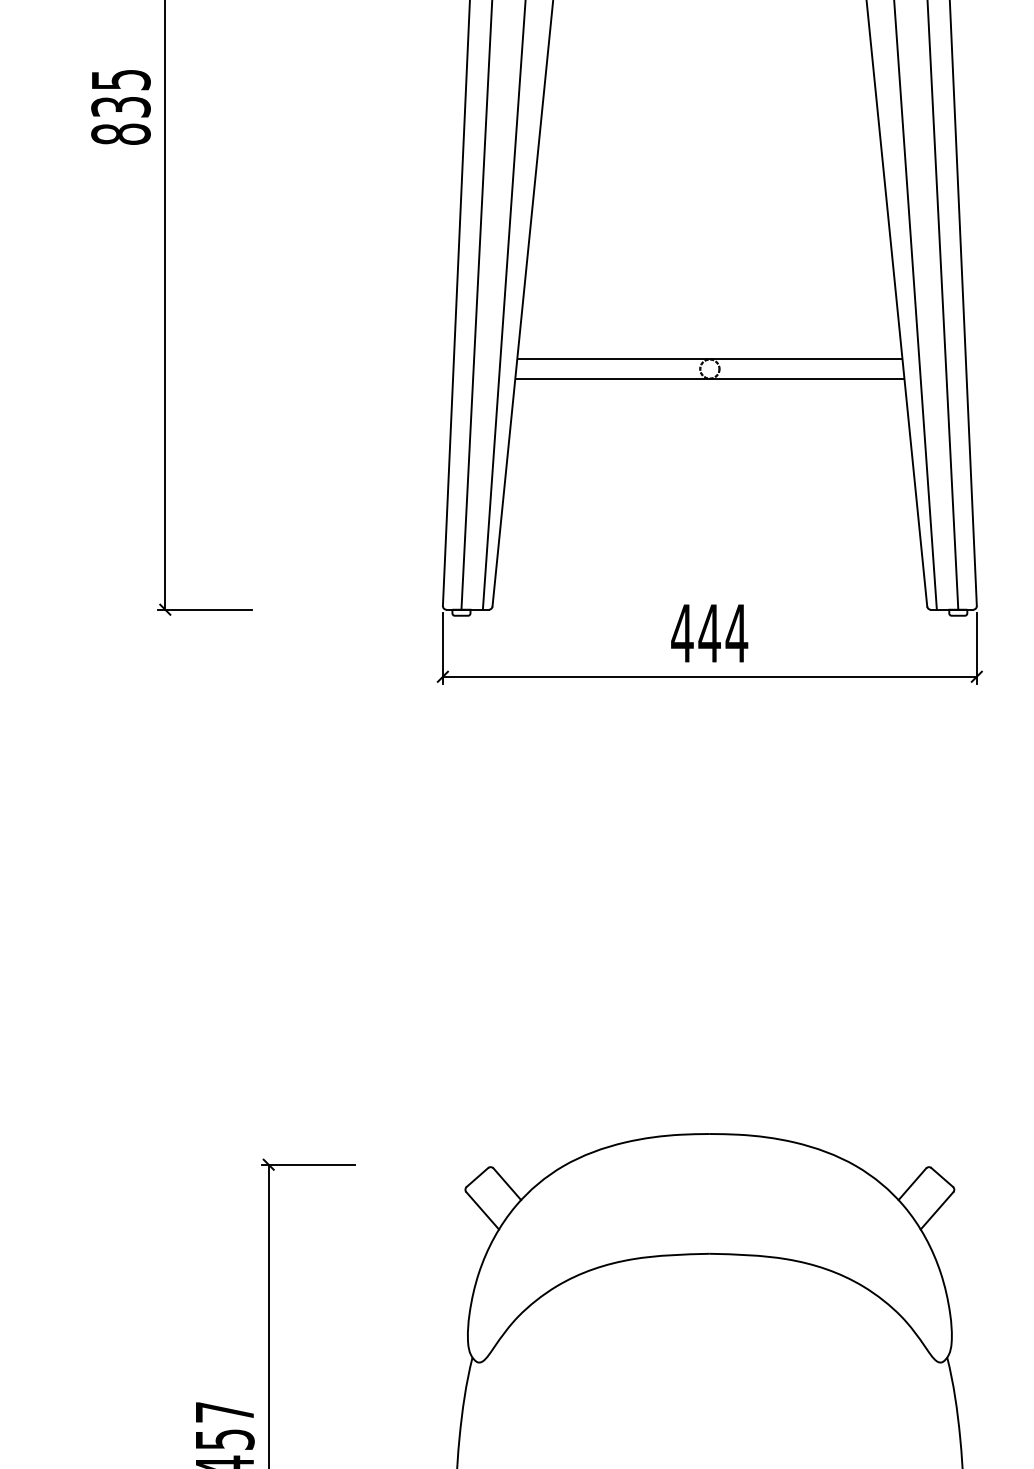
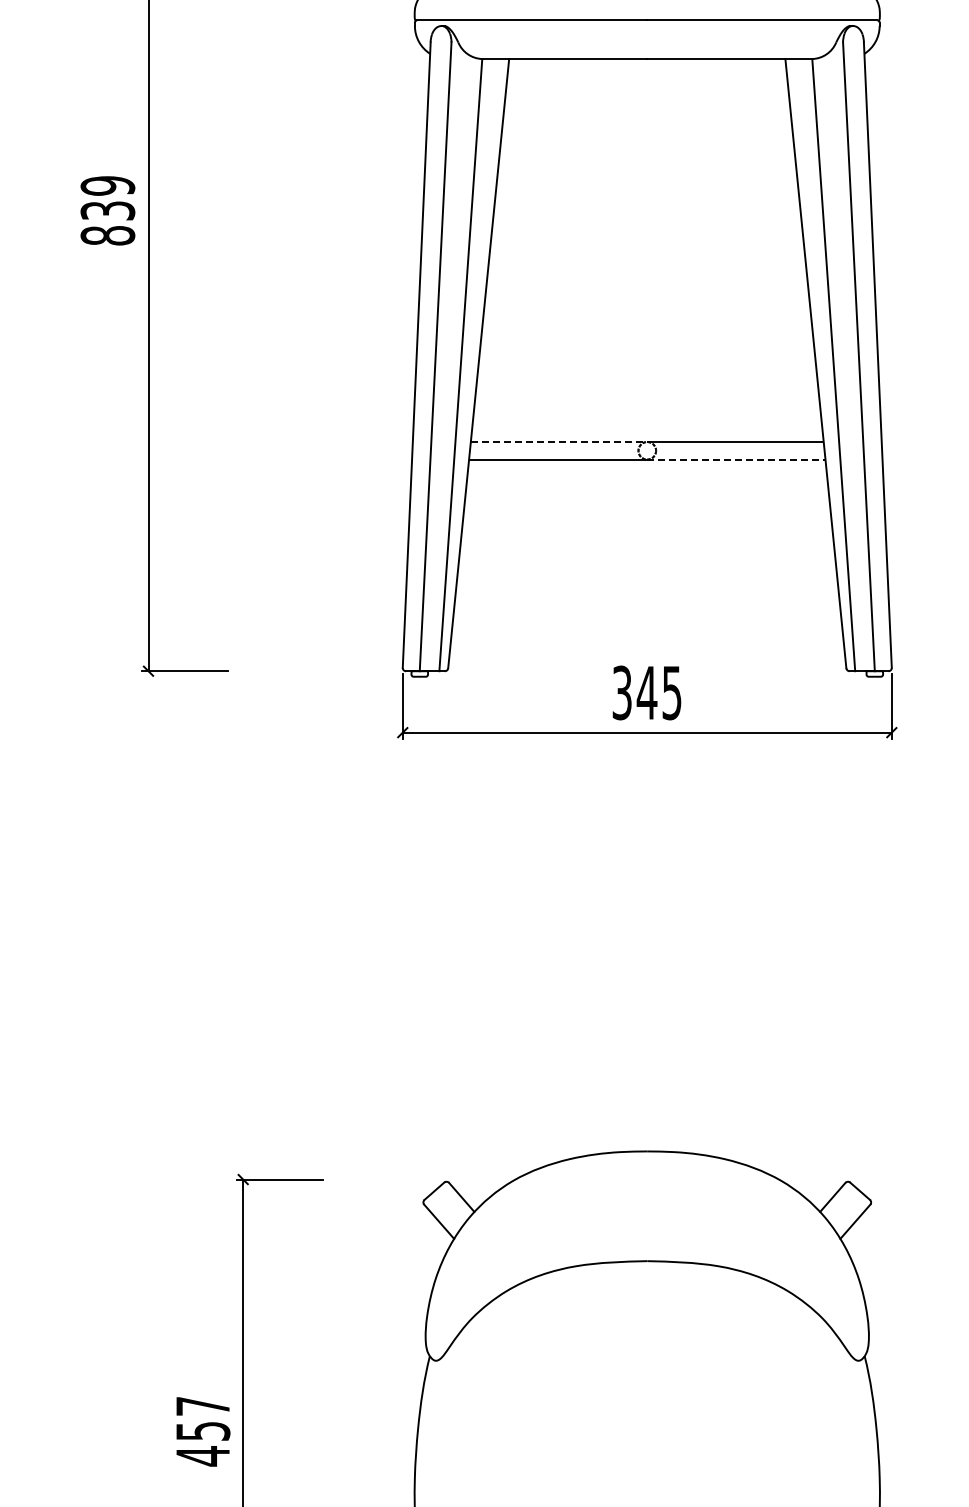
text: (120, 79) -> (107, 185), 835 -> 839
line: (614, 360) -> (559, 442), solid -> dashed
line: (807, 378) -> (736, 459), solid -> dashed
text: (709, 632) -> (646, 692), 444 -> 345

